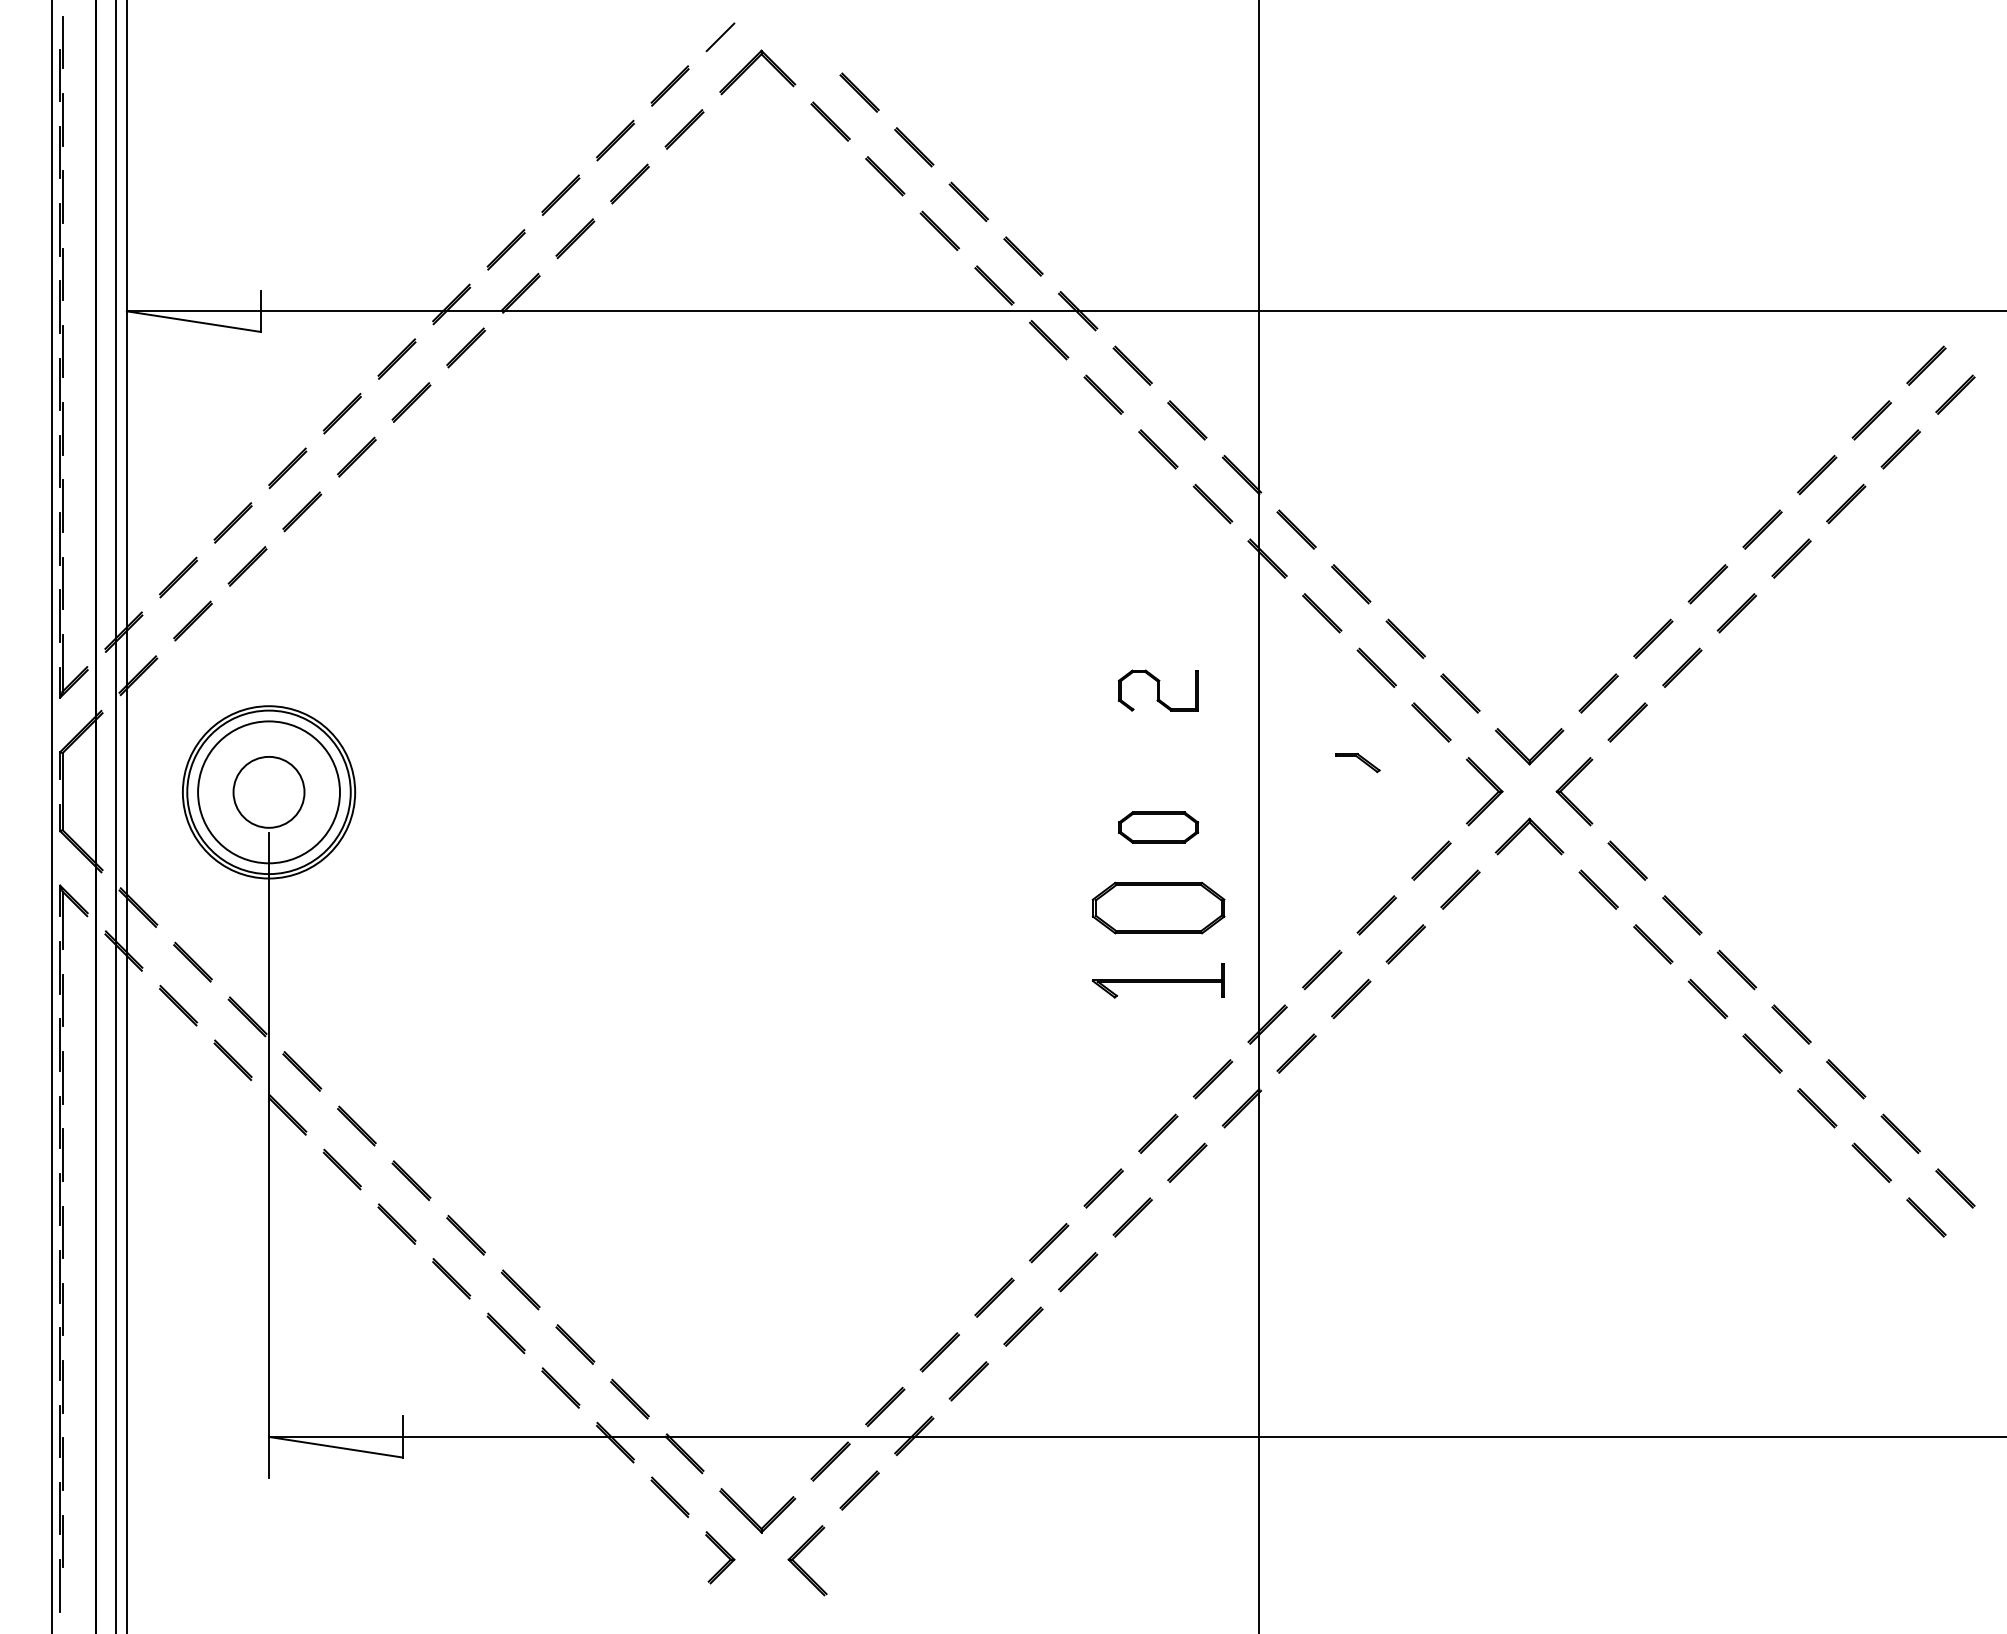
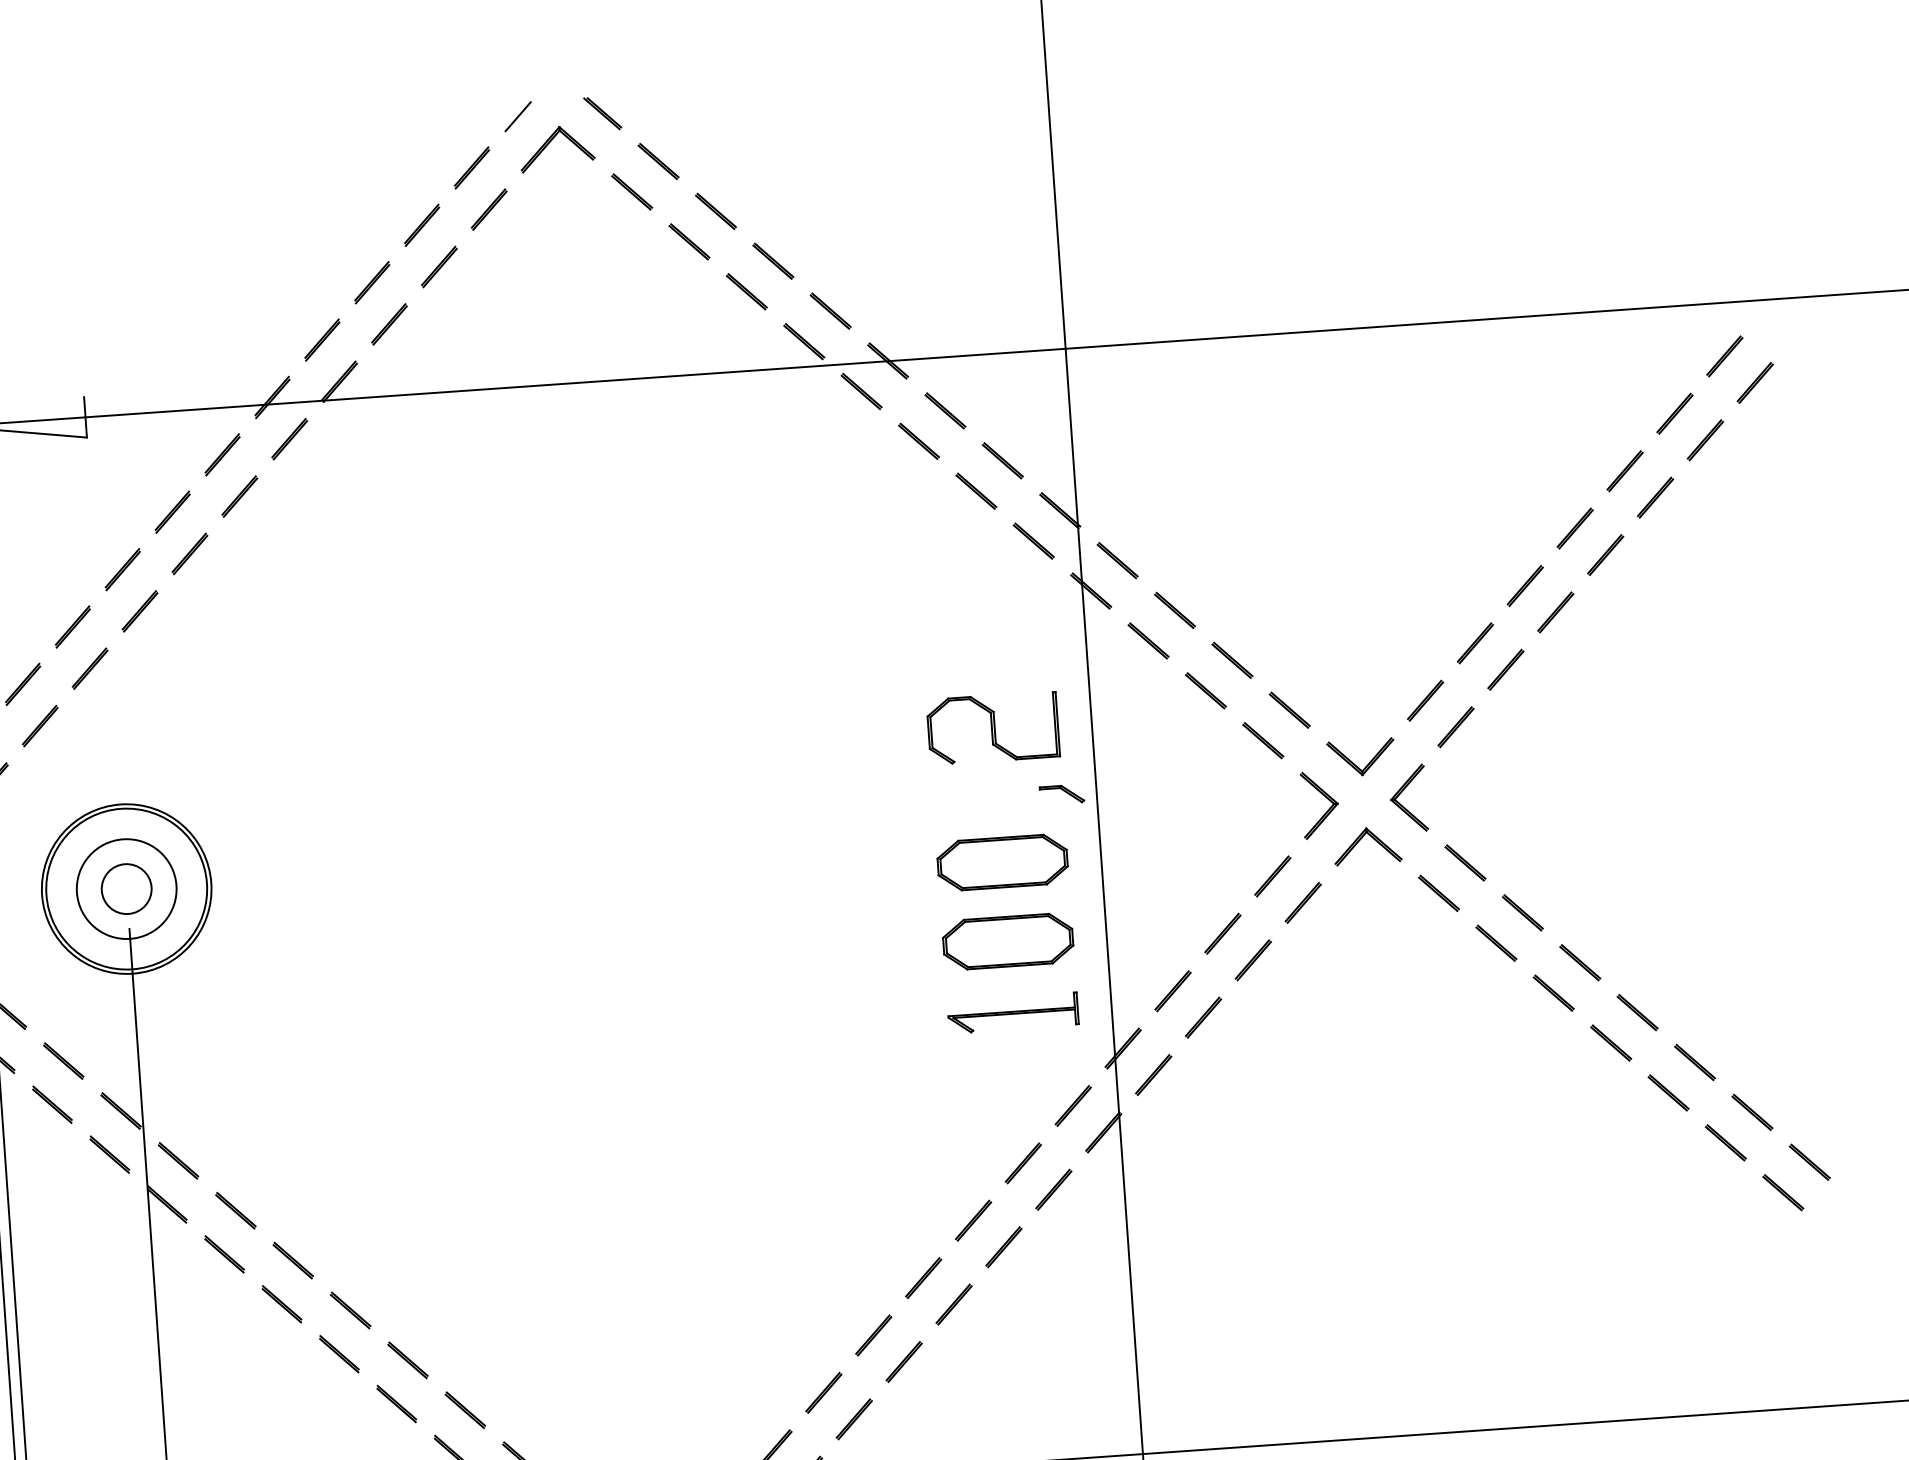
line: (806, 40) -> (602, 113), added
part: (1157, 690) -> (992, 728), size x1.67
part: (1357, 763) -> (1061, 795), moved
circle: (268, 792) -> (126, 889), size x0.71
circle: (268, 792) -> (126, 889), size x0.71
part: (1158, 827) -> (1002, 862), size x1.67

